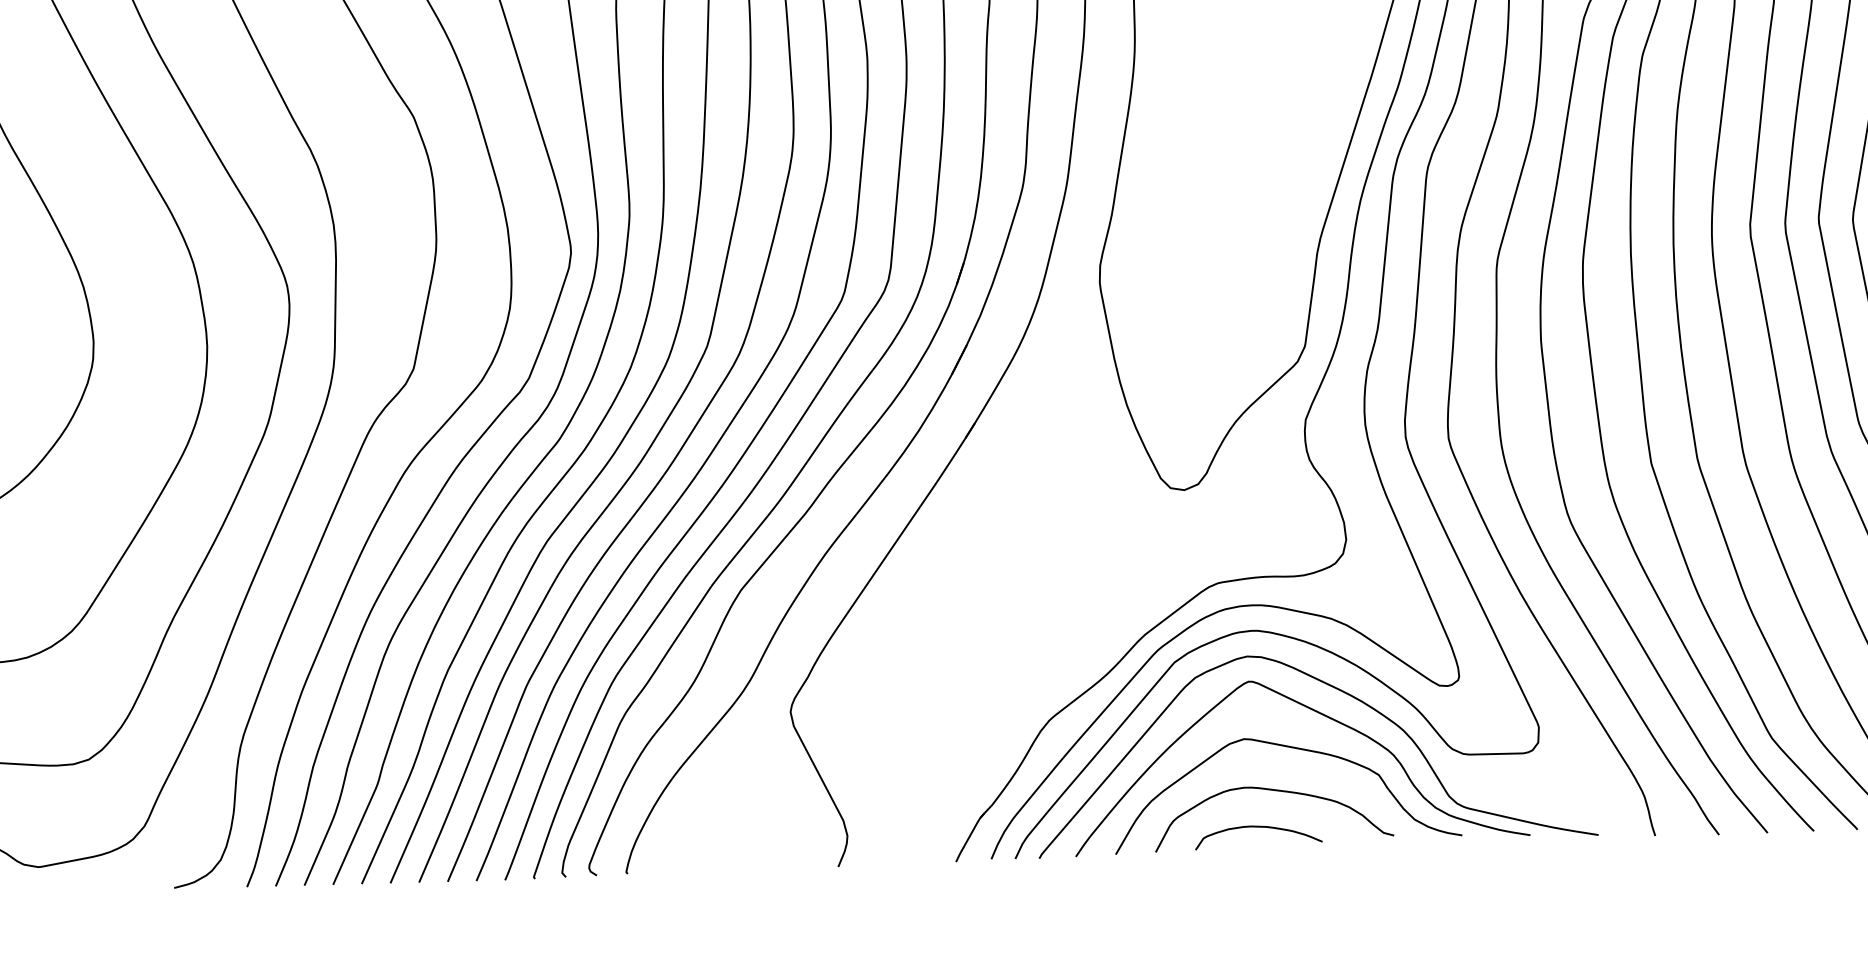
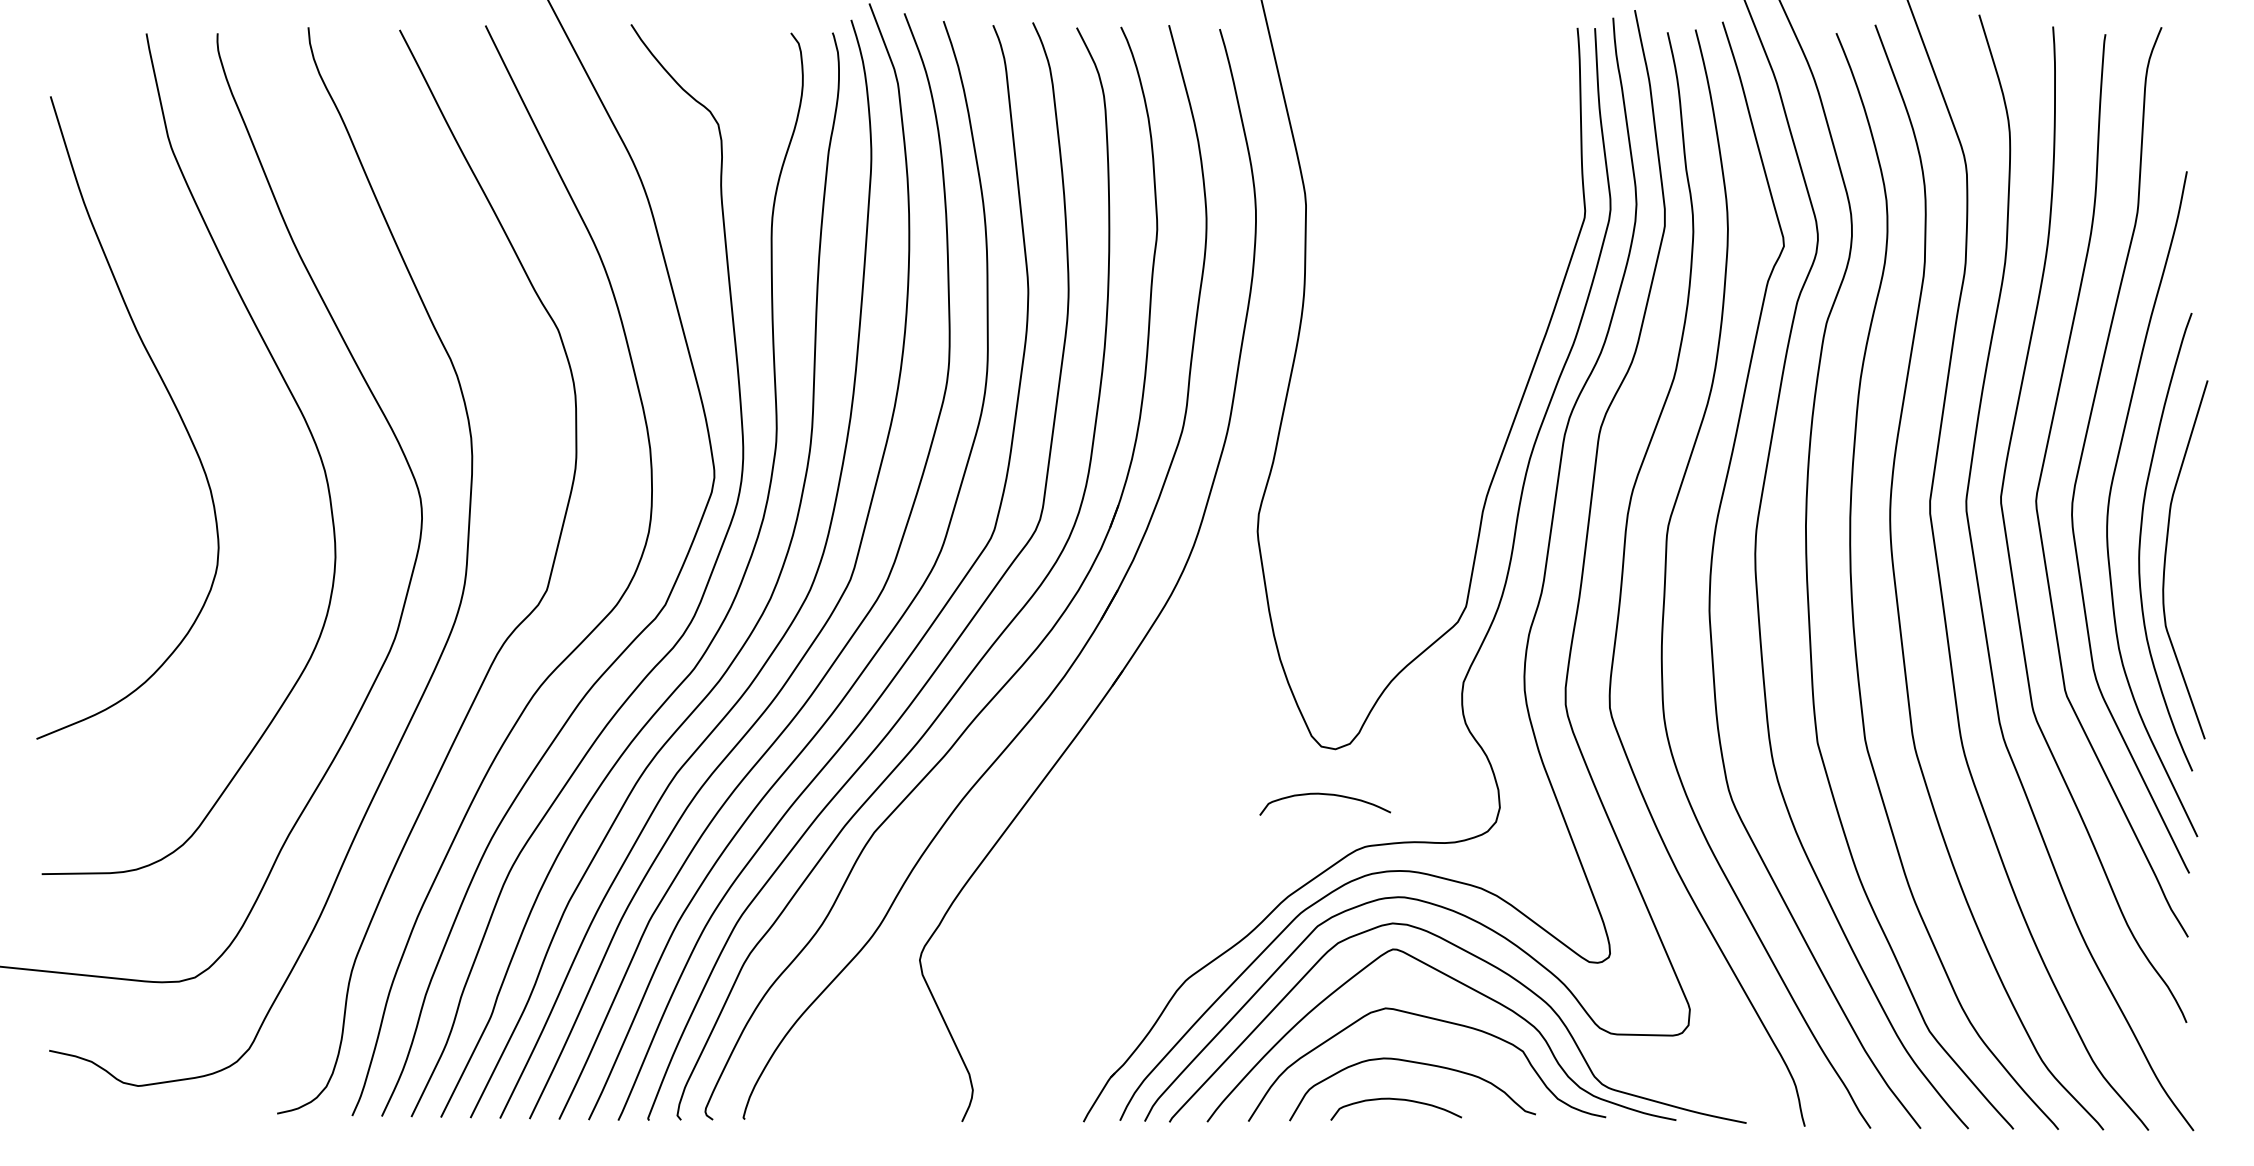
curve: (1176, 535) -> (1325, 795), added

